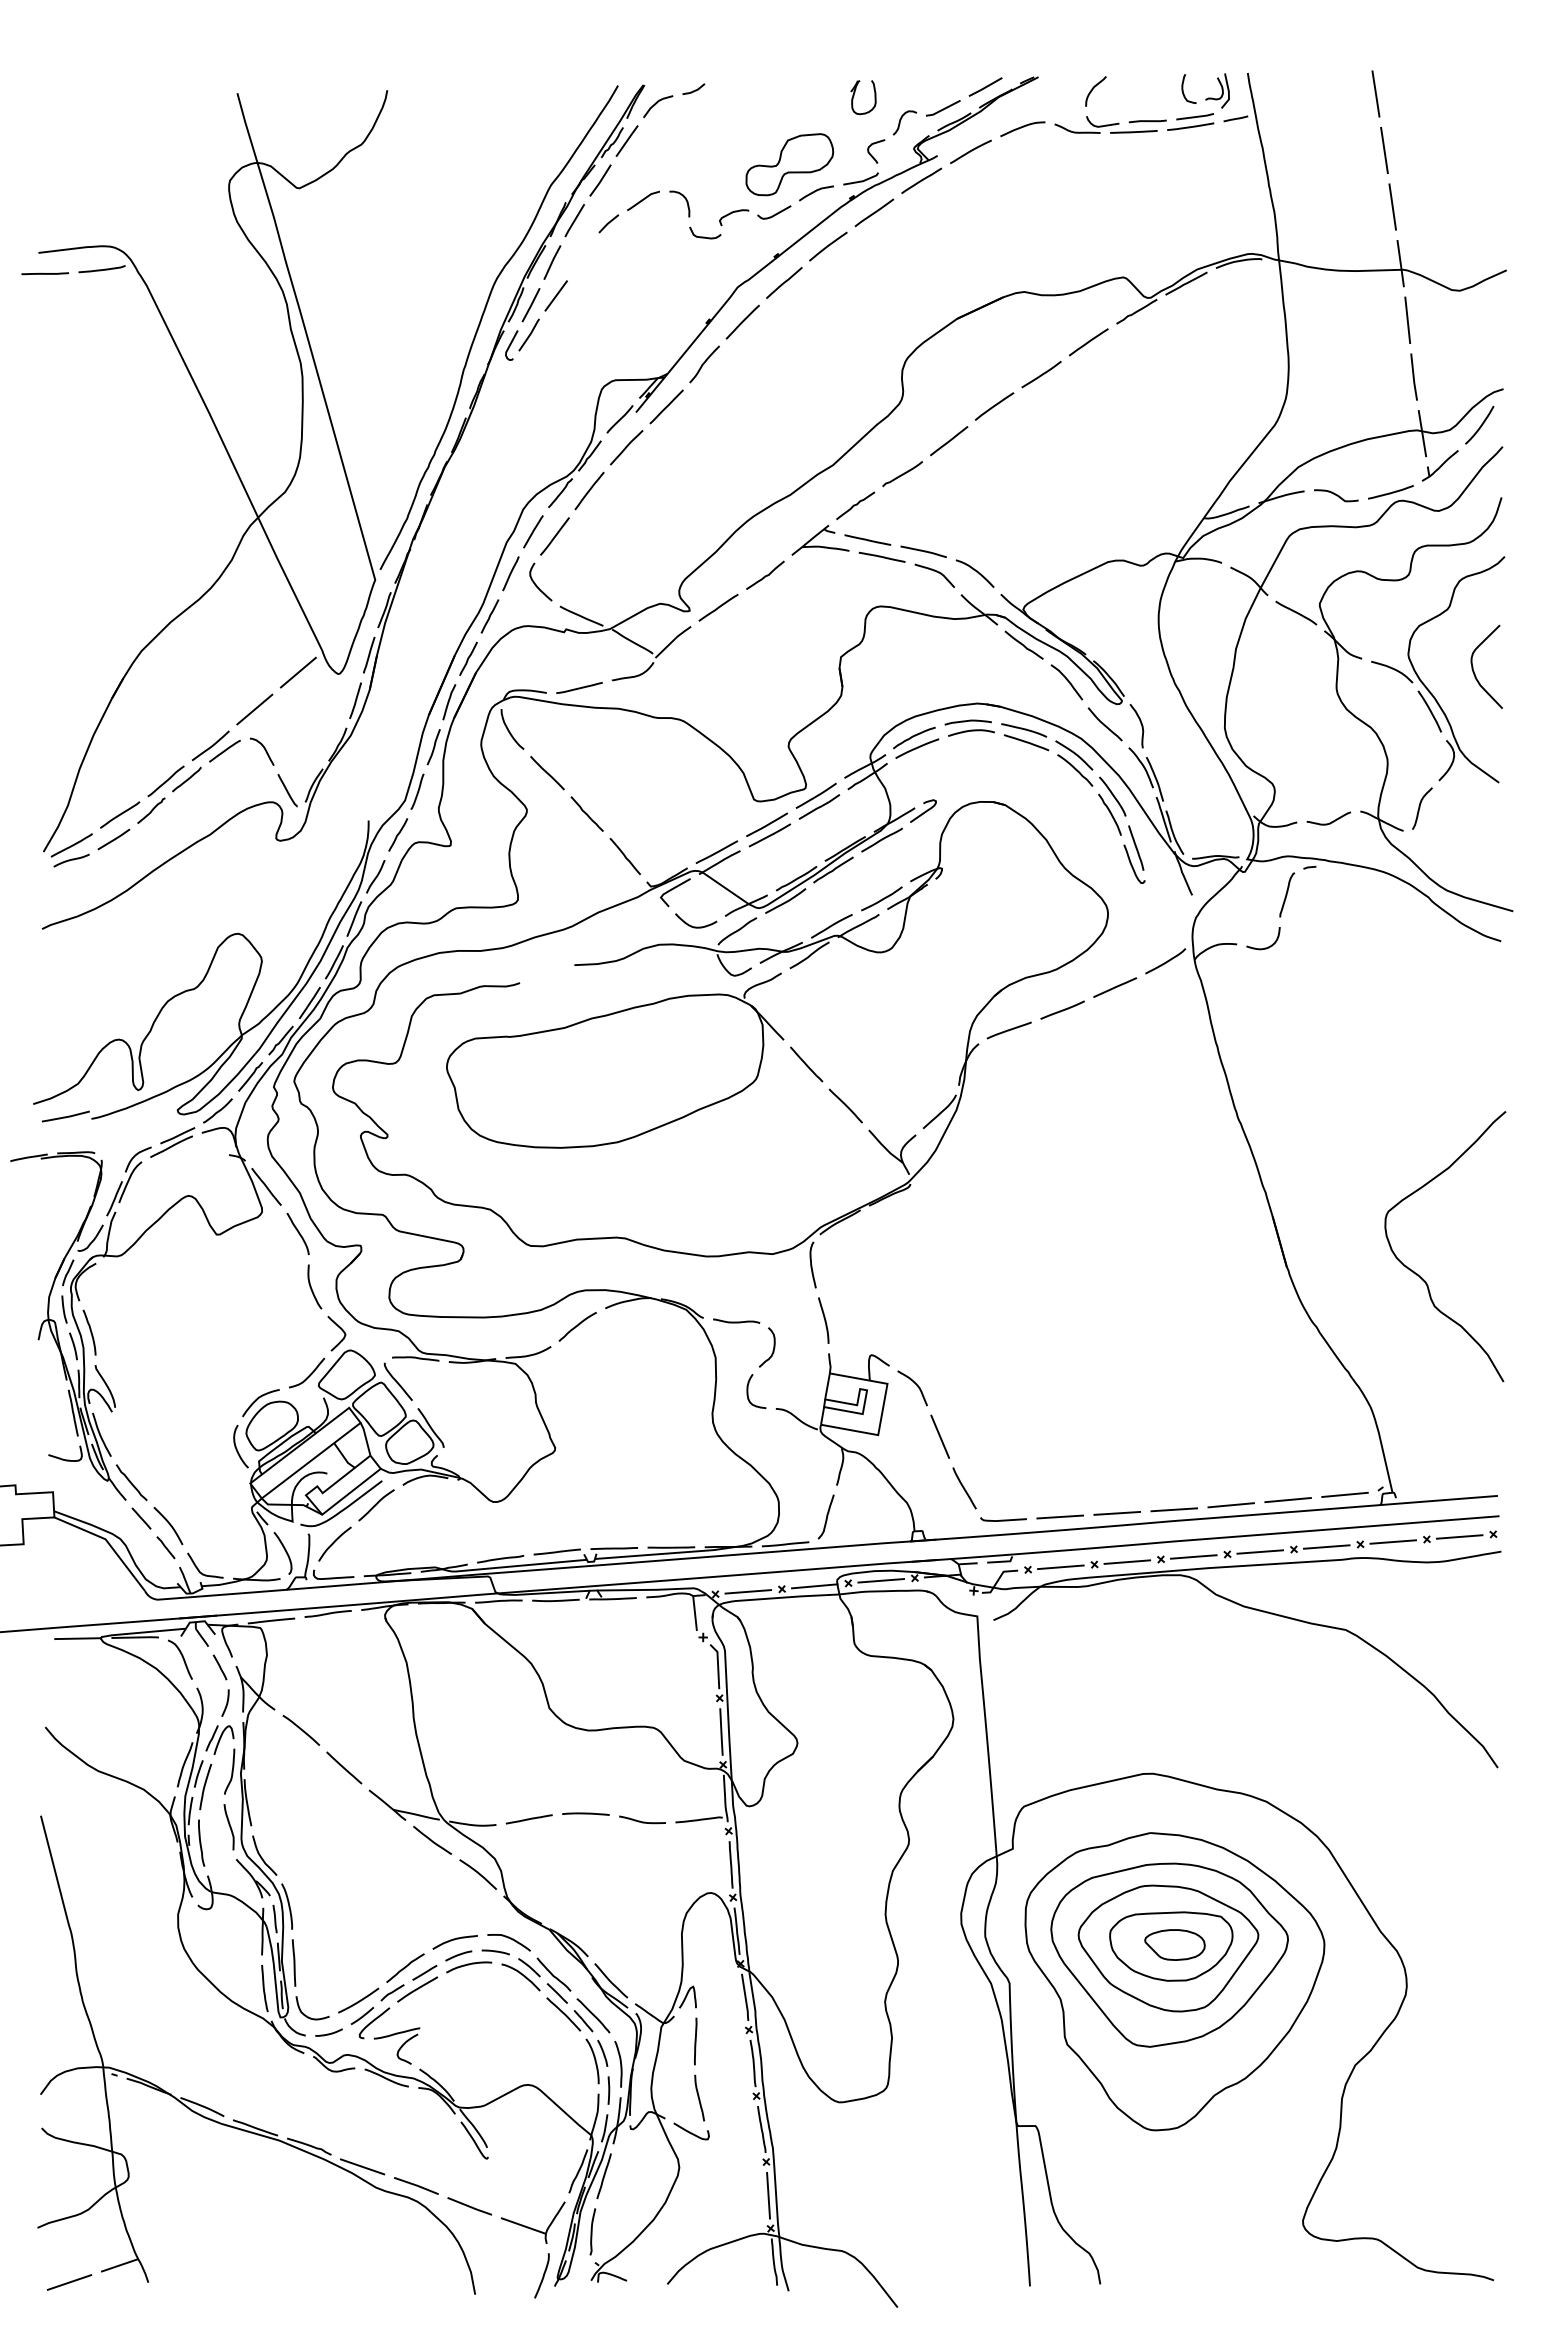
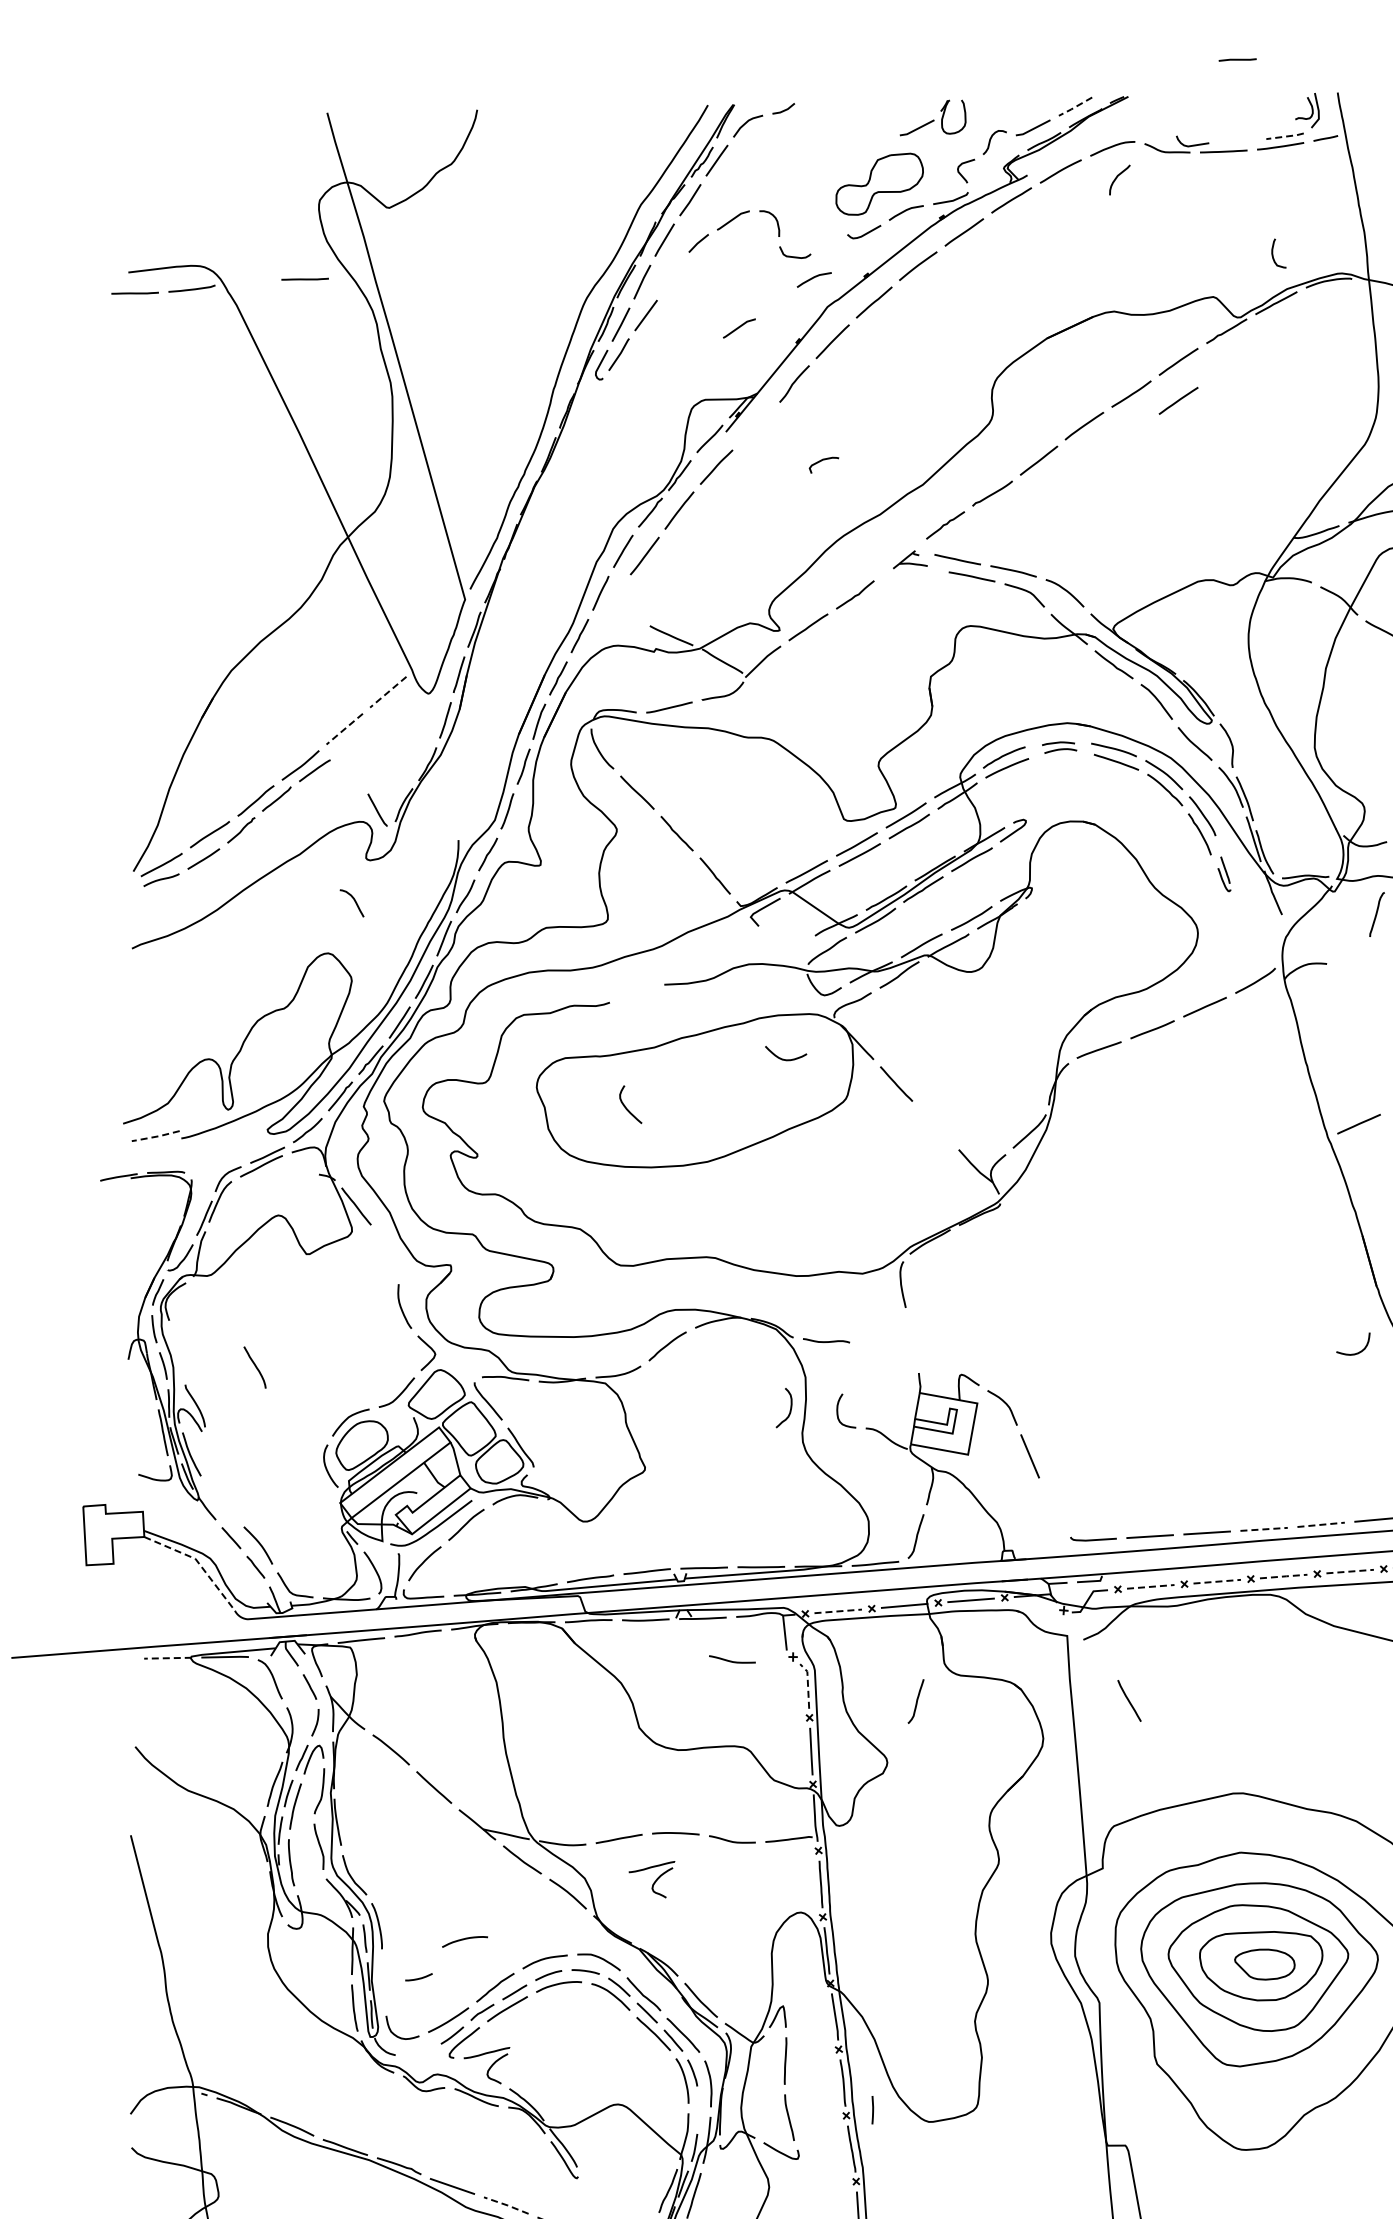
line: (985, 87) -> (1075, 107), solid -> dashed
curve: (1183, 88) -> (1273, 253), moved
curve: (1093, 89) -> (1117, 178), moved
line: (827, 108) -> (917, 128), added
line: (1195, 117) -> (1285, 137), solid -> dashed
line: (1147, 121) -> (1237, 60), moved
curve: (732, 213) -> (822, 461), moved
line: (214, 259) -> (304, 279), added
line: (723, 259) -> (813, 279), added
line: (649, 308) -> (739, 328), added
line: (1088, 381) -> (1178, 401), added
line: (666, 406) -> (756, 426), removed
part: (820, 539) -> (910, 559), size x0.6
curve: (536, 584) -> (626, 1107), moved
line: (298, 672) -> (388, 692), solid -> dashed
line: (254, 709) -> (344, 729), solid -> dashed
part: (969, 727) -> (1059, 747), size x0.7
curve: (264, 750) -> (354, 902), moved
part: (1134, 854) -> (1224, 874), size x0.6
curve: (696, 926) -> (786, 1059), moved
curve: (1265, 947) -> (1355, 1353), moved
line: (1269, 1104) -> (1359, 1124), added
line: (845, 1105) -> (935, 1125), removed
line: (66, 1117) -> (156, 1137), solid -> dashed
curve: (298, 1233) -> (255, 1367), moved
curve: (824, 1320) -> (914, 1340), removed
curve: (90, 1332) -> (180, 1352), removed
curve: (772, 1350) -> (789, 1411), moved
line: (131, 1482) -> (221, 1502), removed
curve: (964, 1488) -> (1129, 1701), moved
line: (1231, 1505) -> (1321, 1525), solid -> dashed
line: (1175, 1509) -> (1265, 1529), solid -> dashed
line: (108, 1543) -> (198, 1563), solid -> dashed
line: (1259, 1552) -> (1349, 1572), solid -> dashed
line: (1194, 1556) -> (1284, 1576), solid -> dashed
line: (1127, 1562) -> (1217, 1582), solid -> dashed
line: (1060, 1567) -> (1150, 1587), solid -> dashed
line: (748, 1591) -> (838, 1611), solid -> dashed
line: (78, 1638) -> (168, 1658), solid -> dashed
curve: (642, 1641) -> (732, 1661), added
line: (718, 1663) -> (808, 1683), solid -> dashed
curve: (826, 1681) -> (916, 1701), added
part: (561, 1859) -> (651, 1879), added
curve: (375, 1920) -> (465, 1940), added
line: (293, 1962) -> (383, 1982), removed
curve: (328, 2033) -> (418, 1978), moved
line: (608, 2090) -> (872, 2110), moved
line: (417, 2185) -> (507, 2205), solid -> dashed

